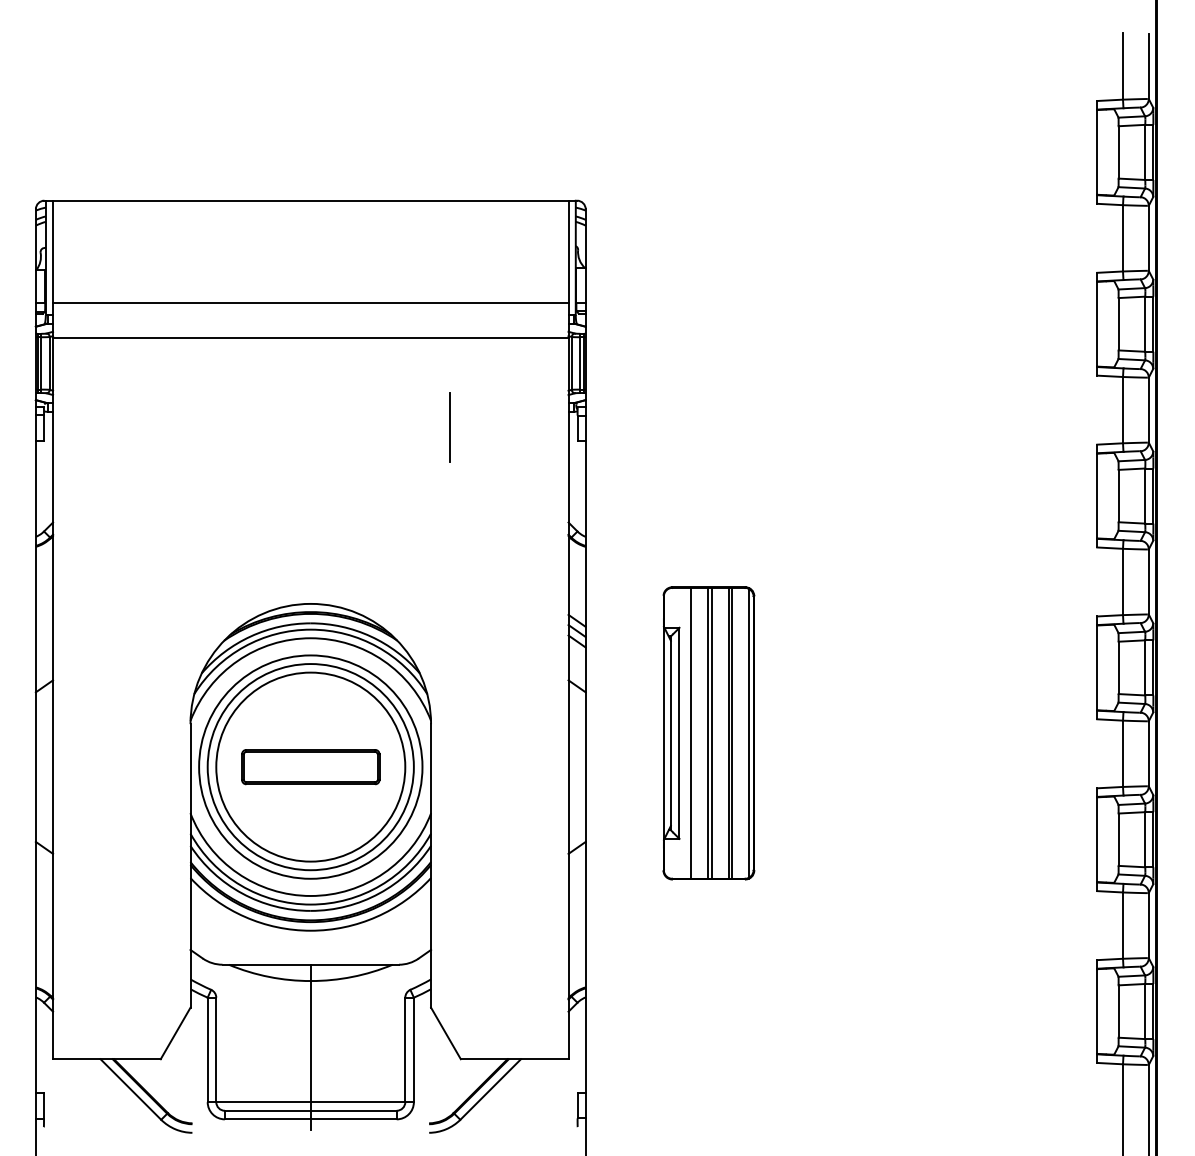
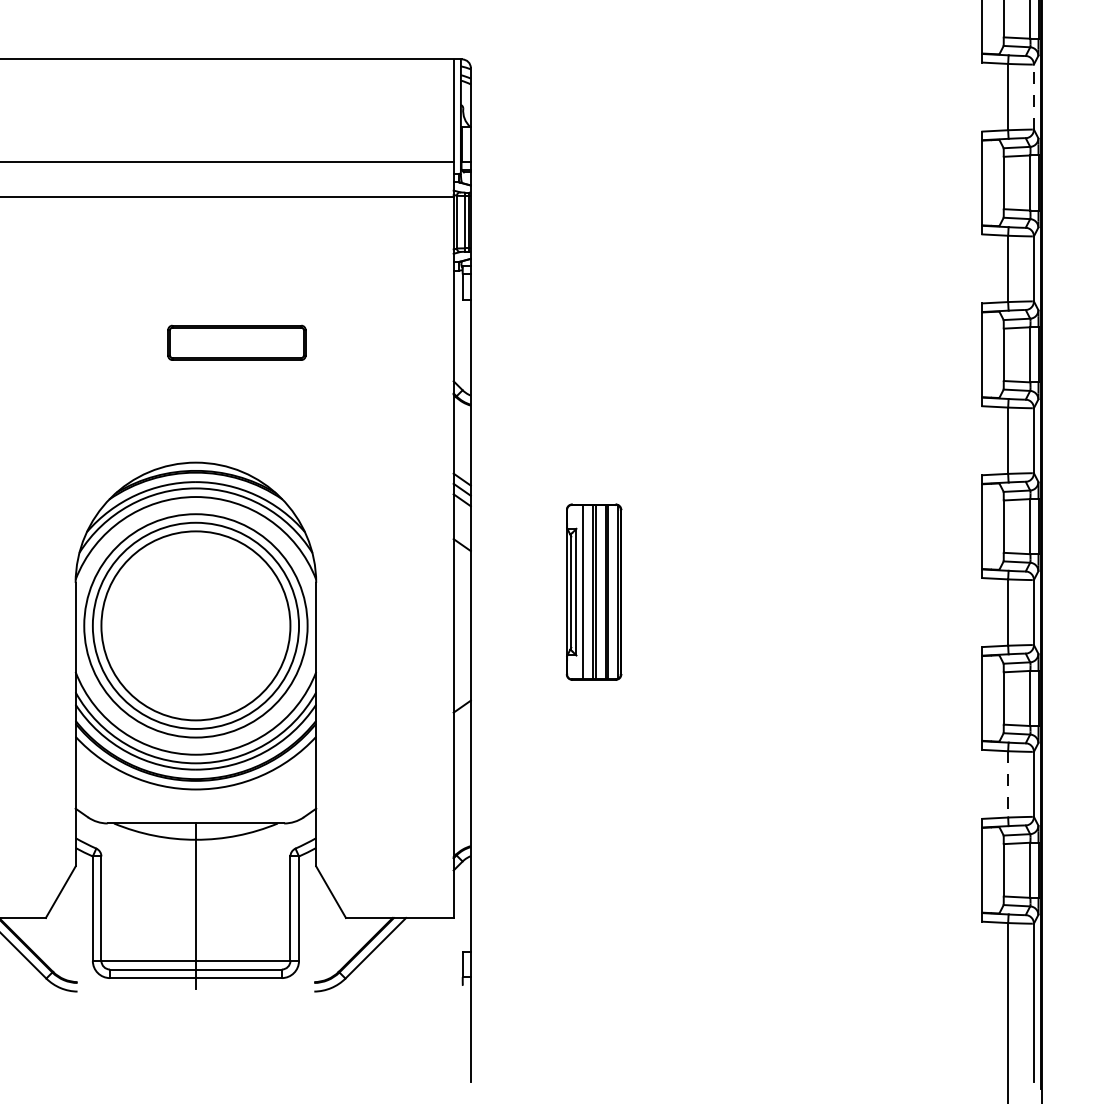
line: (1148, 238) -> (1033, 97), solid -> dashed
line: (449, 426) -> (334, 285), removed
part: (708, 733) -> (593, 592), size x0.6
part: (310, 767) -> (236, 343), moved
line: (1123, 926) -> (1008, 785), solid -> dashed

